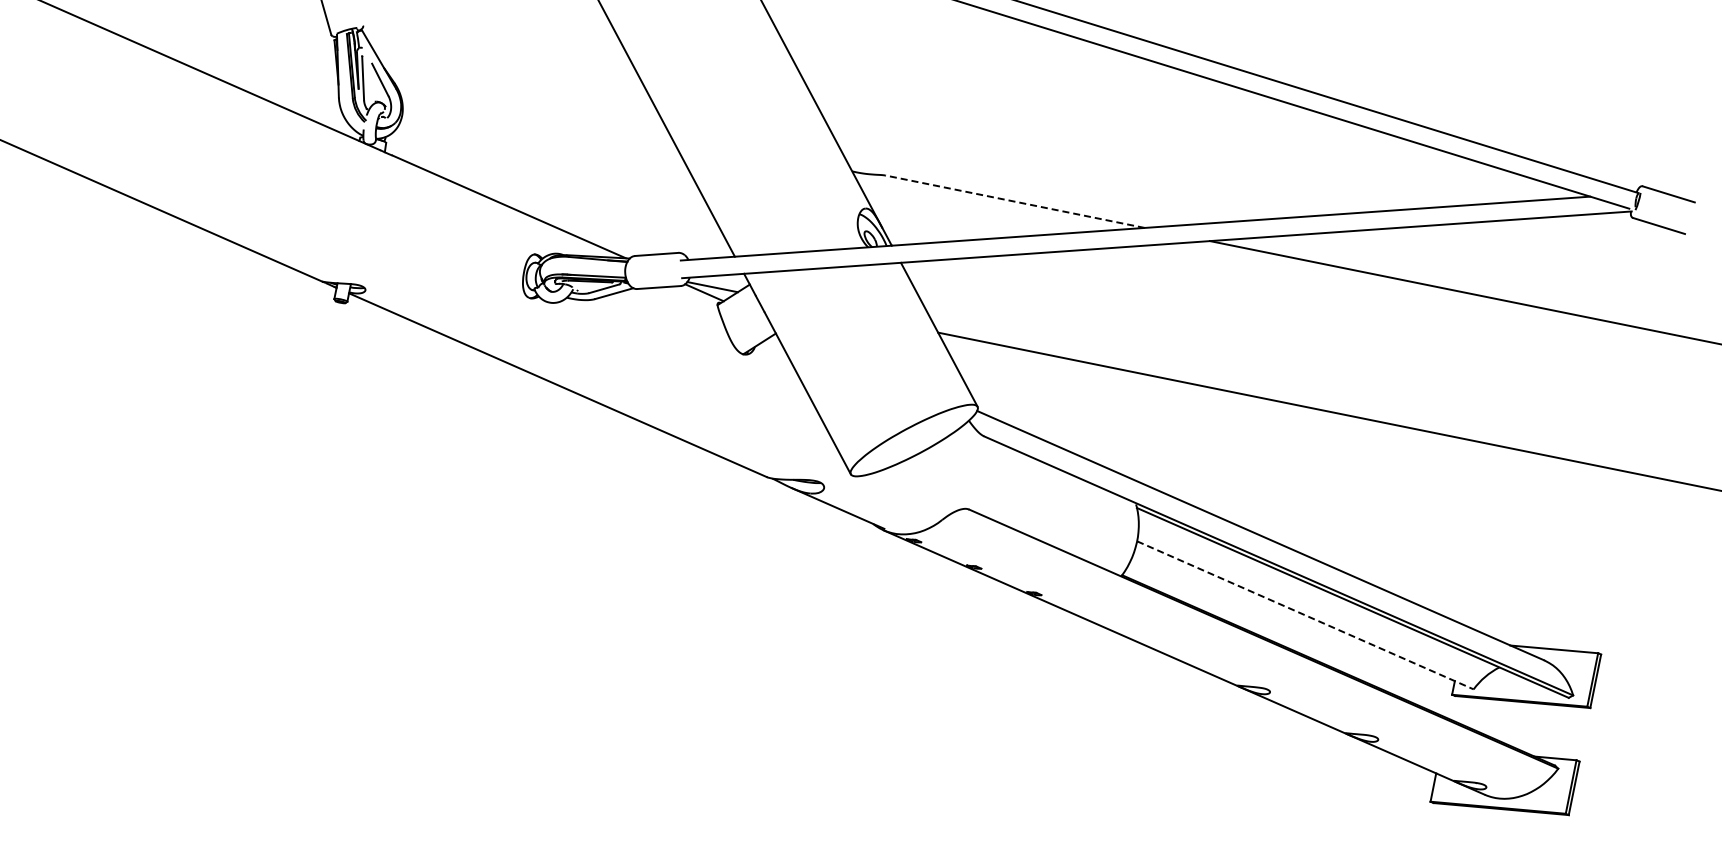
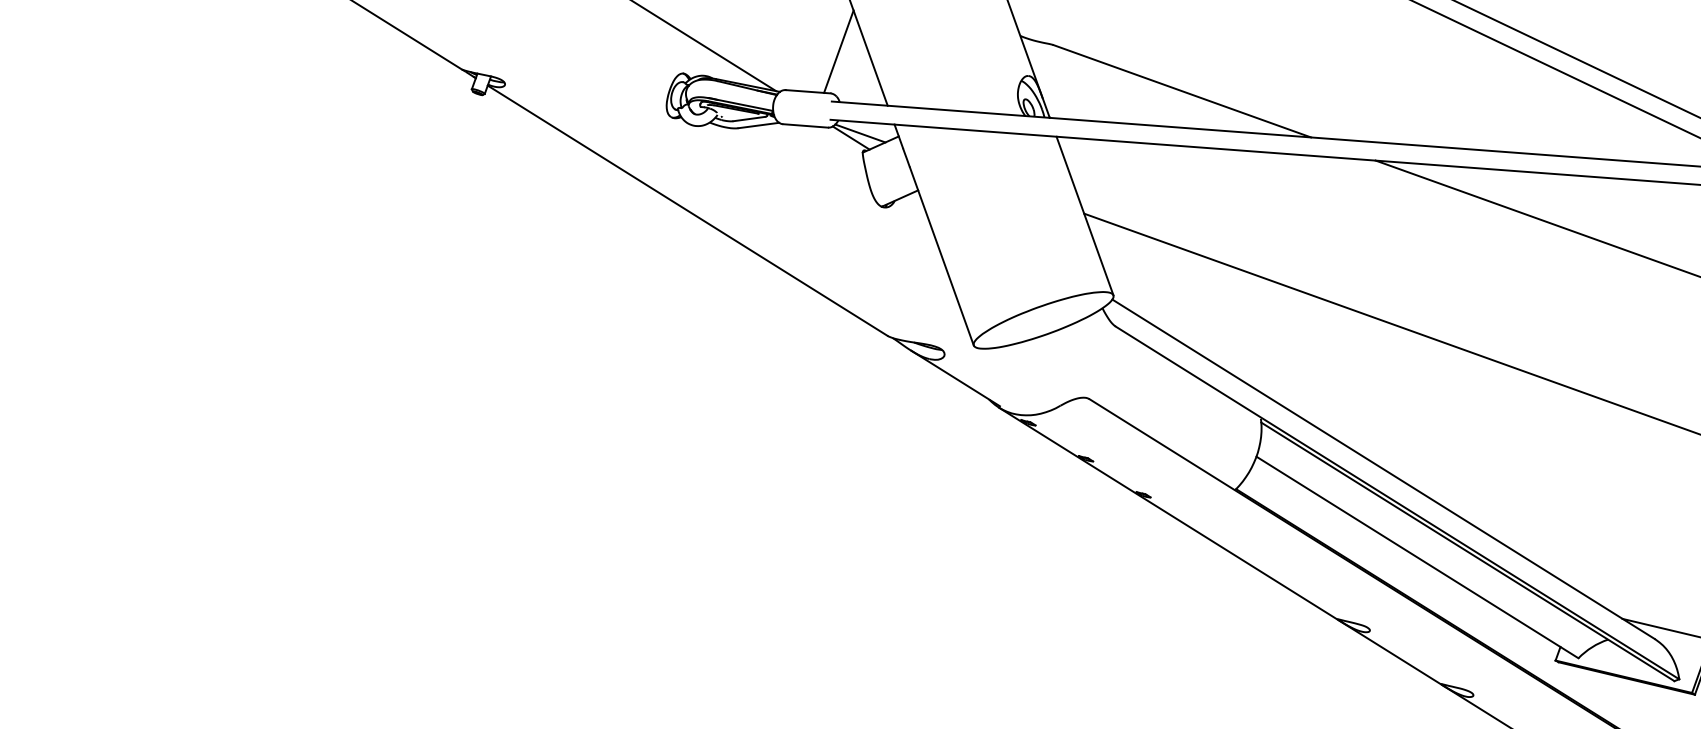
line: (1014, 201) -> (1181, 90), dashed -> solid
line: (680, 211) -> (838, 51), added
line: (1305, 615) -> (1417, 557), dashed -> solid

